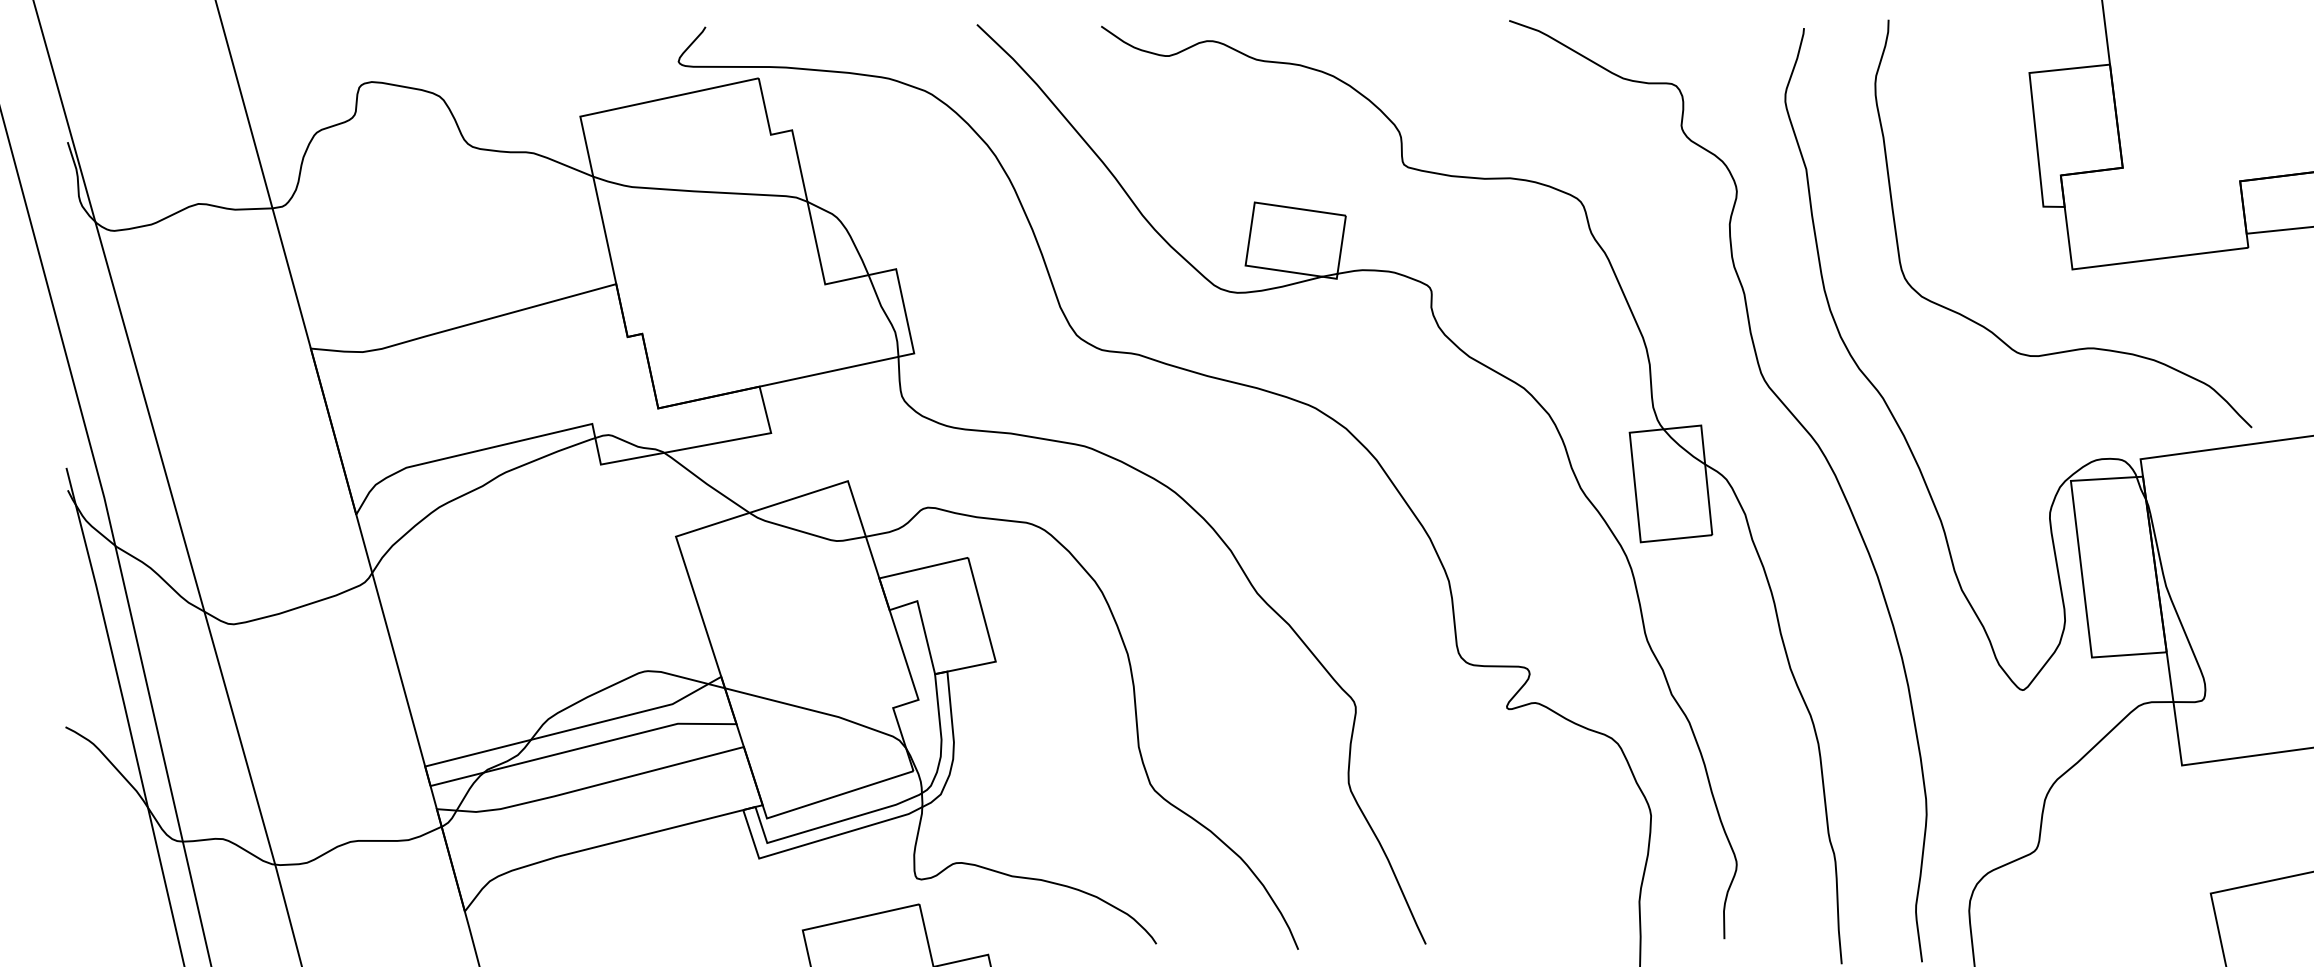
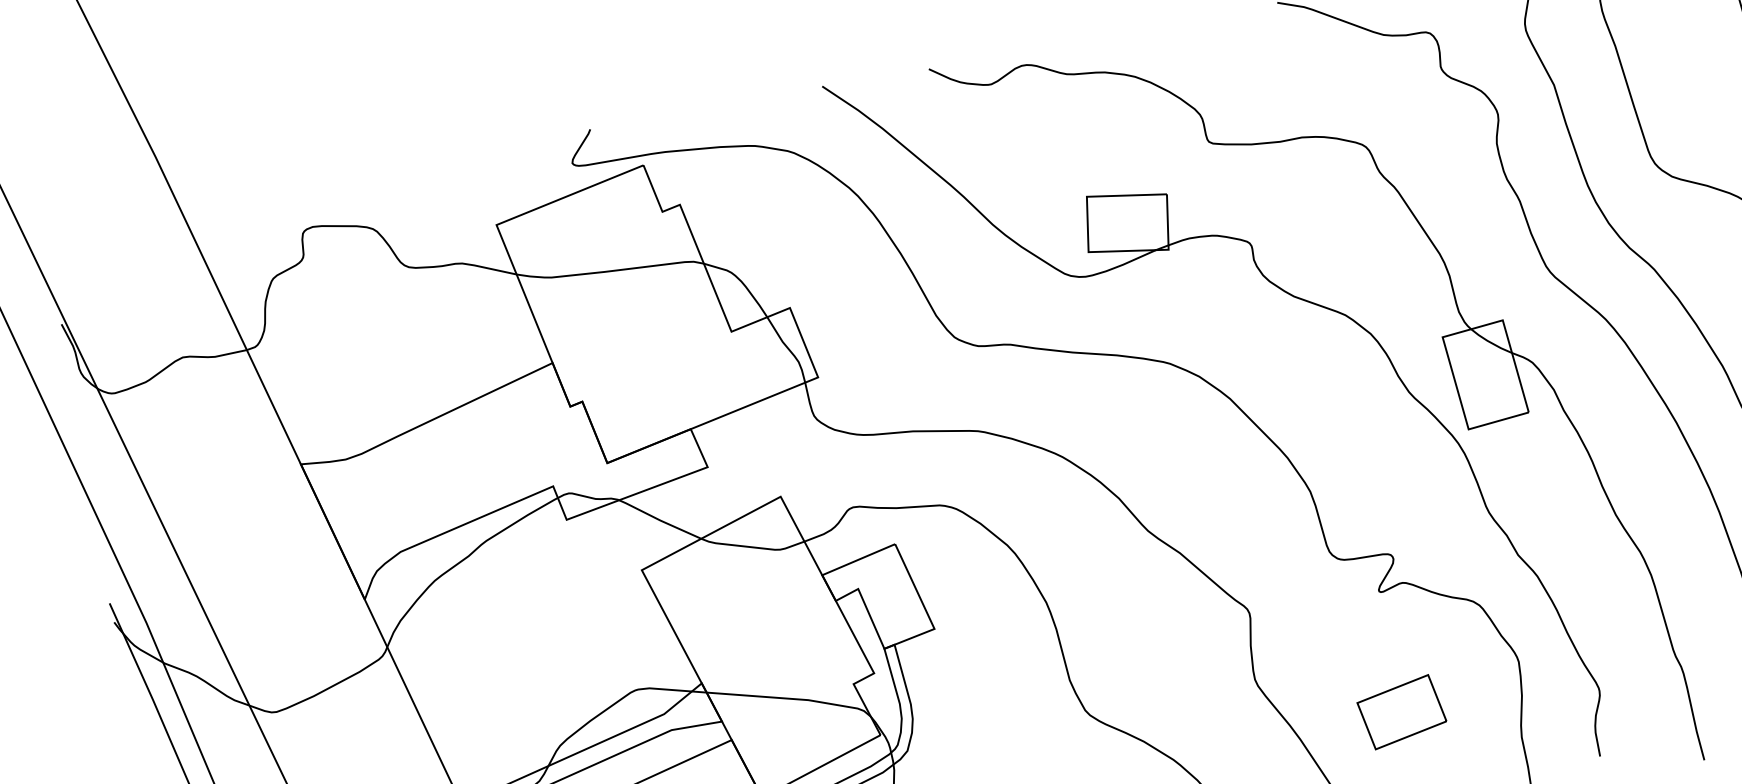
part: (1508, 849) -> (1401, 712), added

